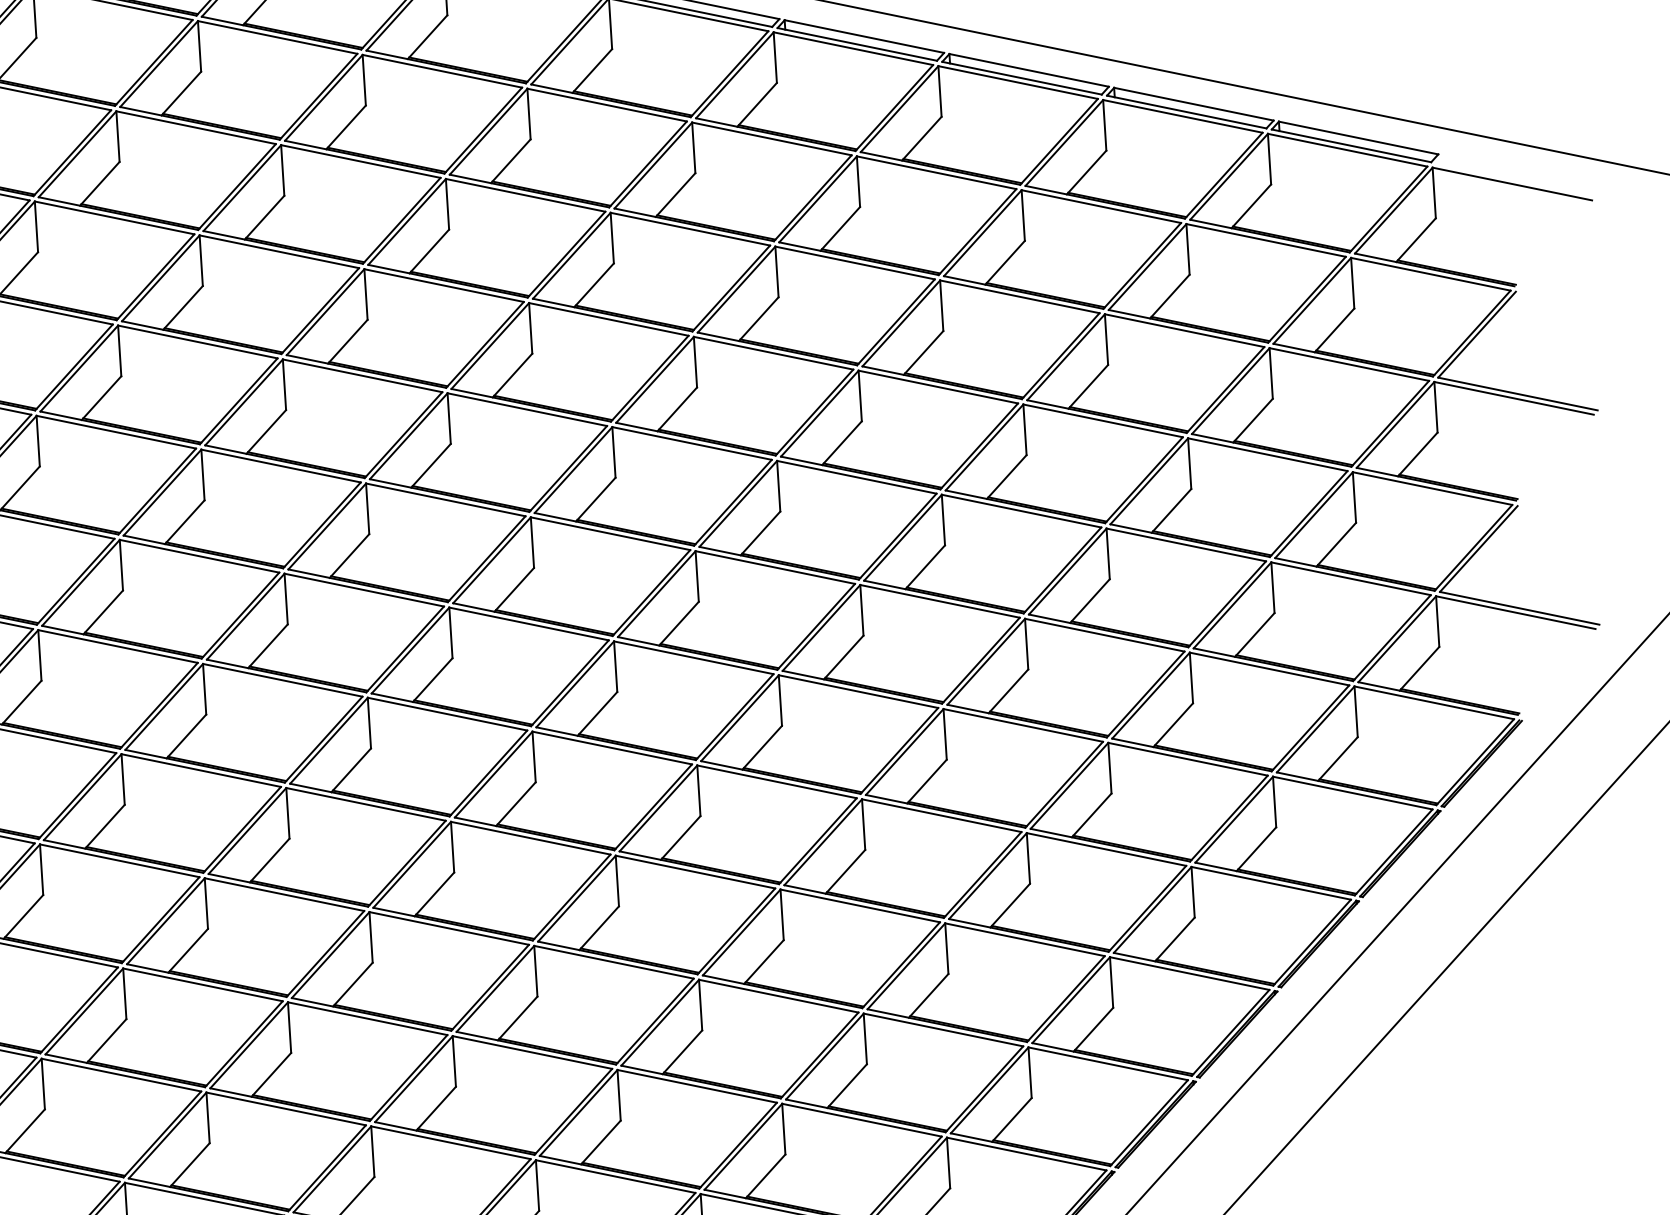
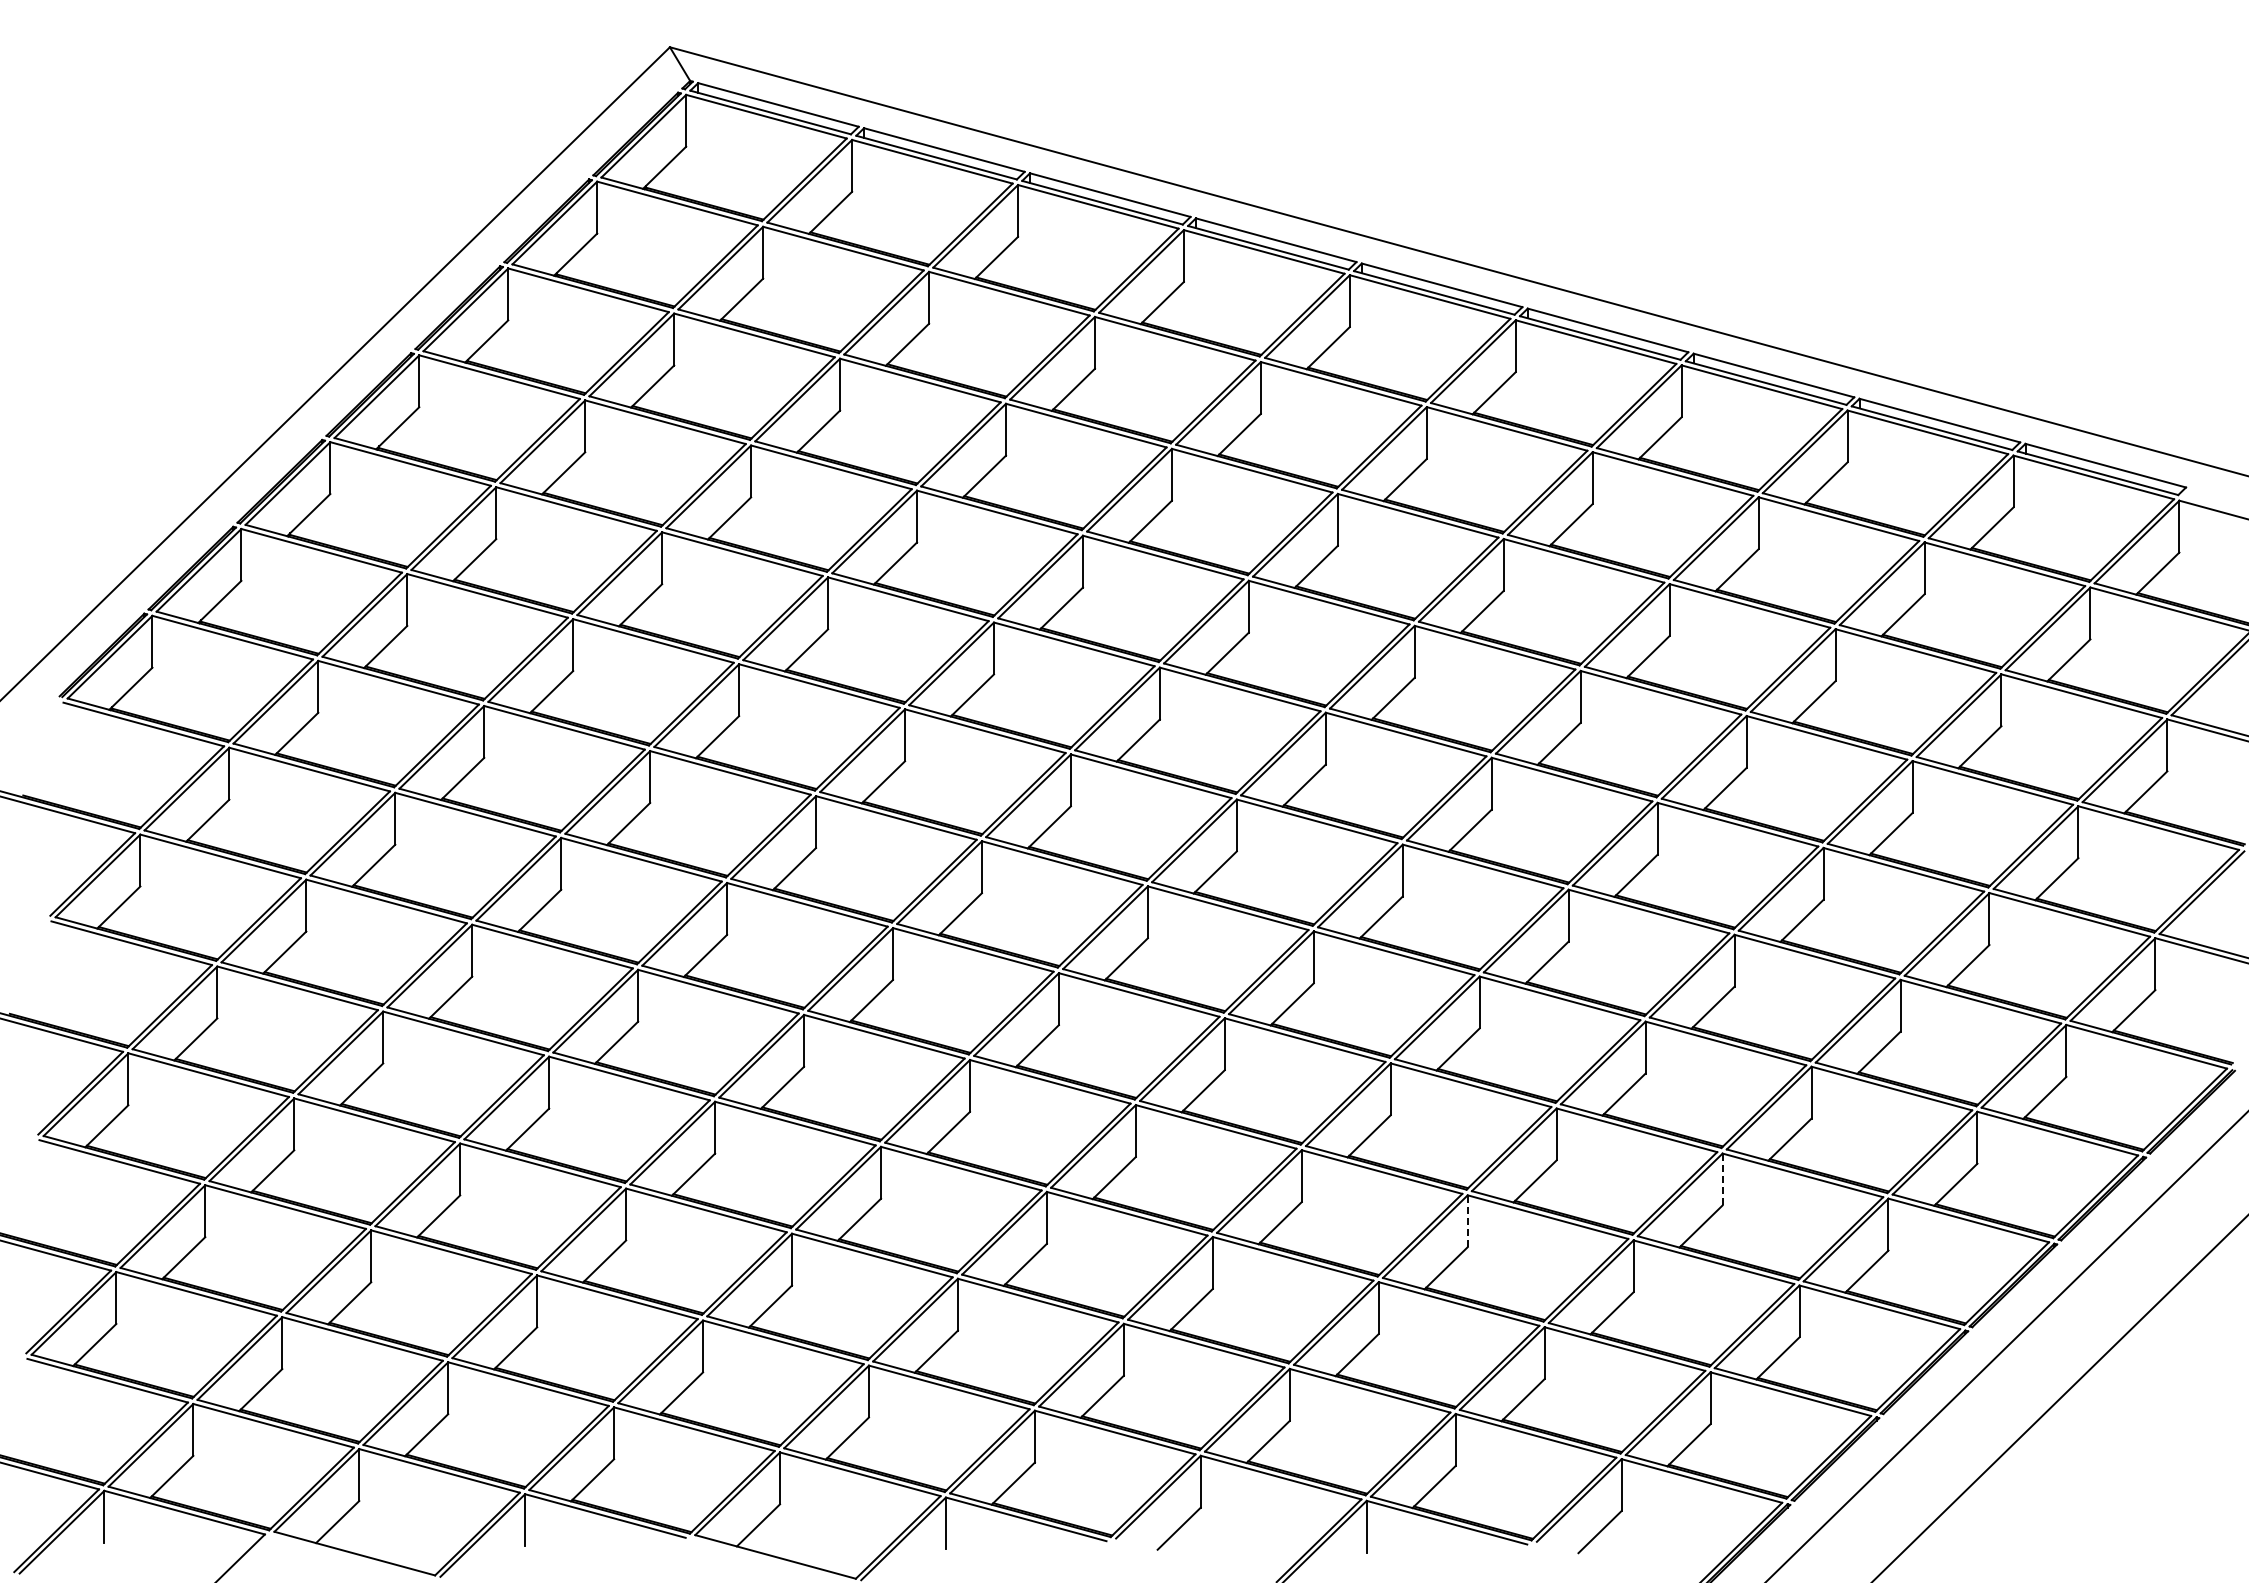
line: (1028, 858) -> (1722, 1179), solid -> dashed
line: (781, 915) -> (1467, 1221), solid -> dashed

